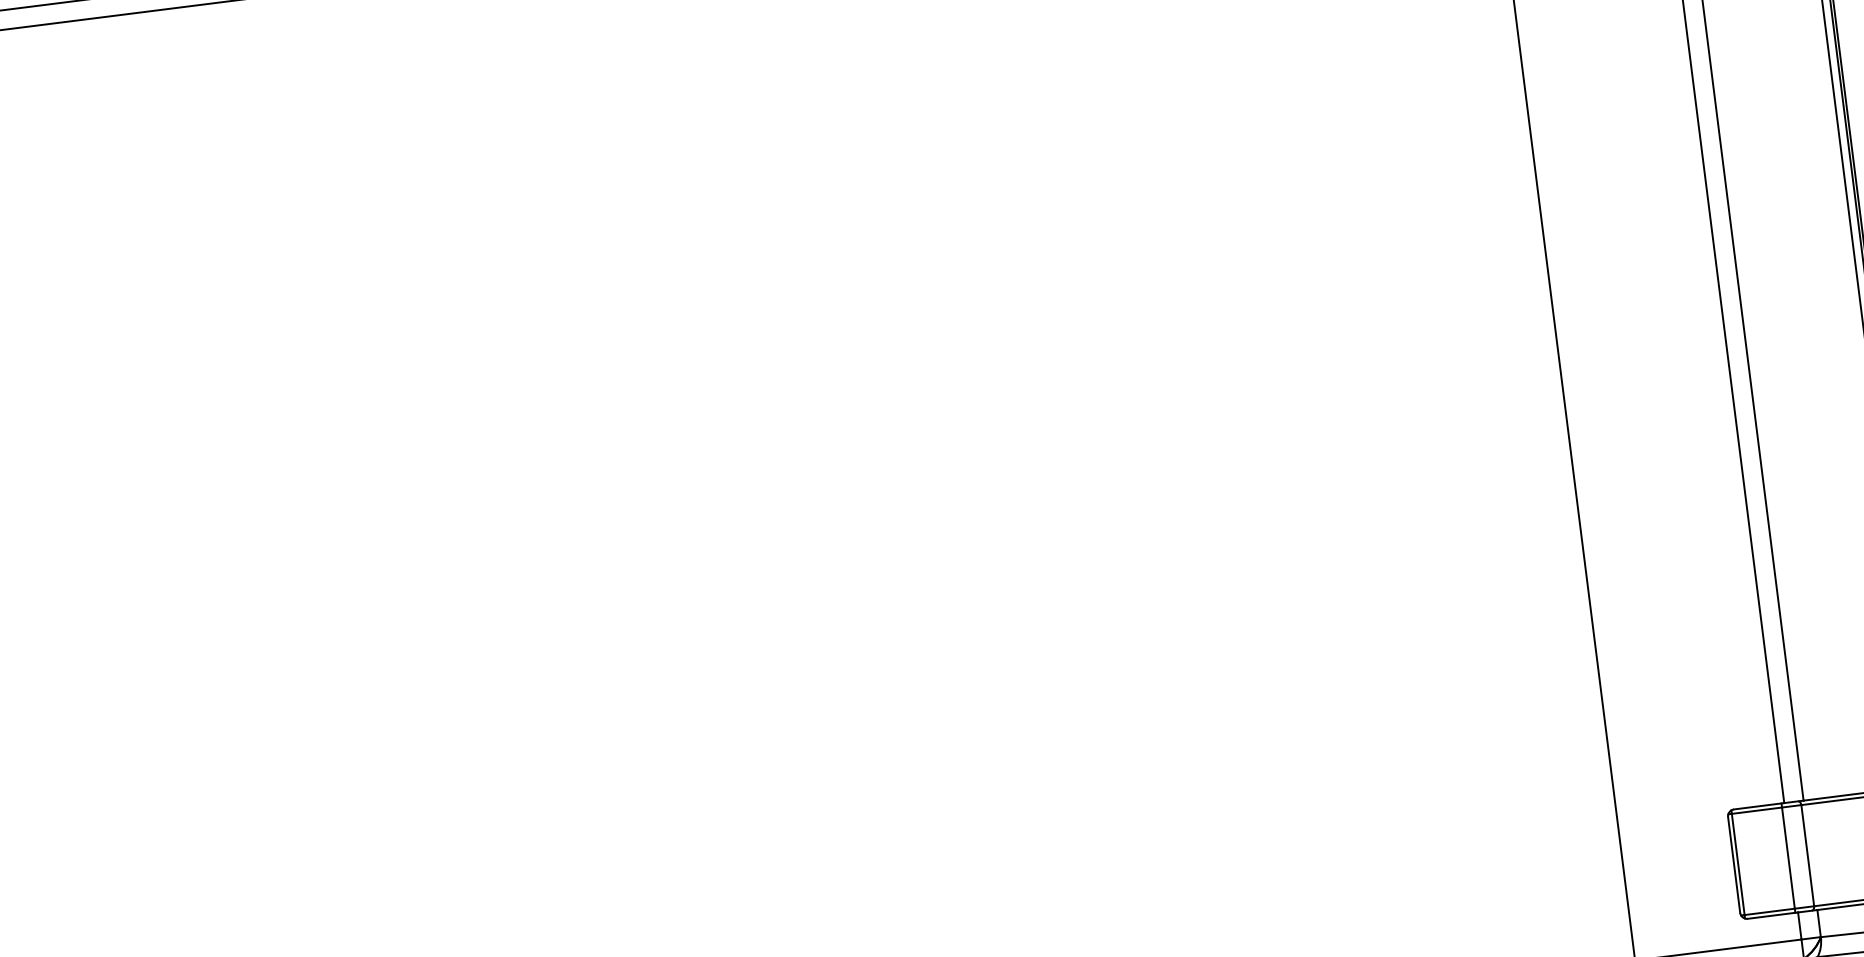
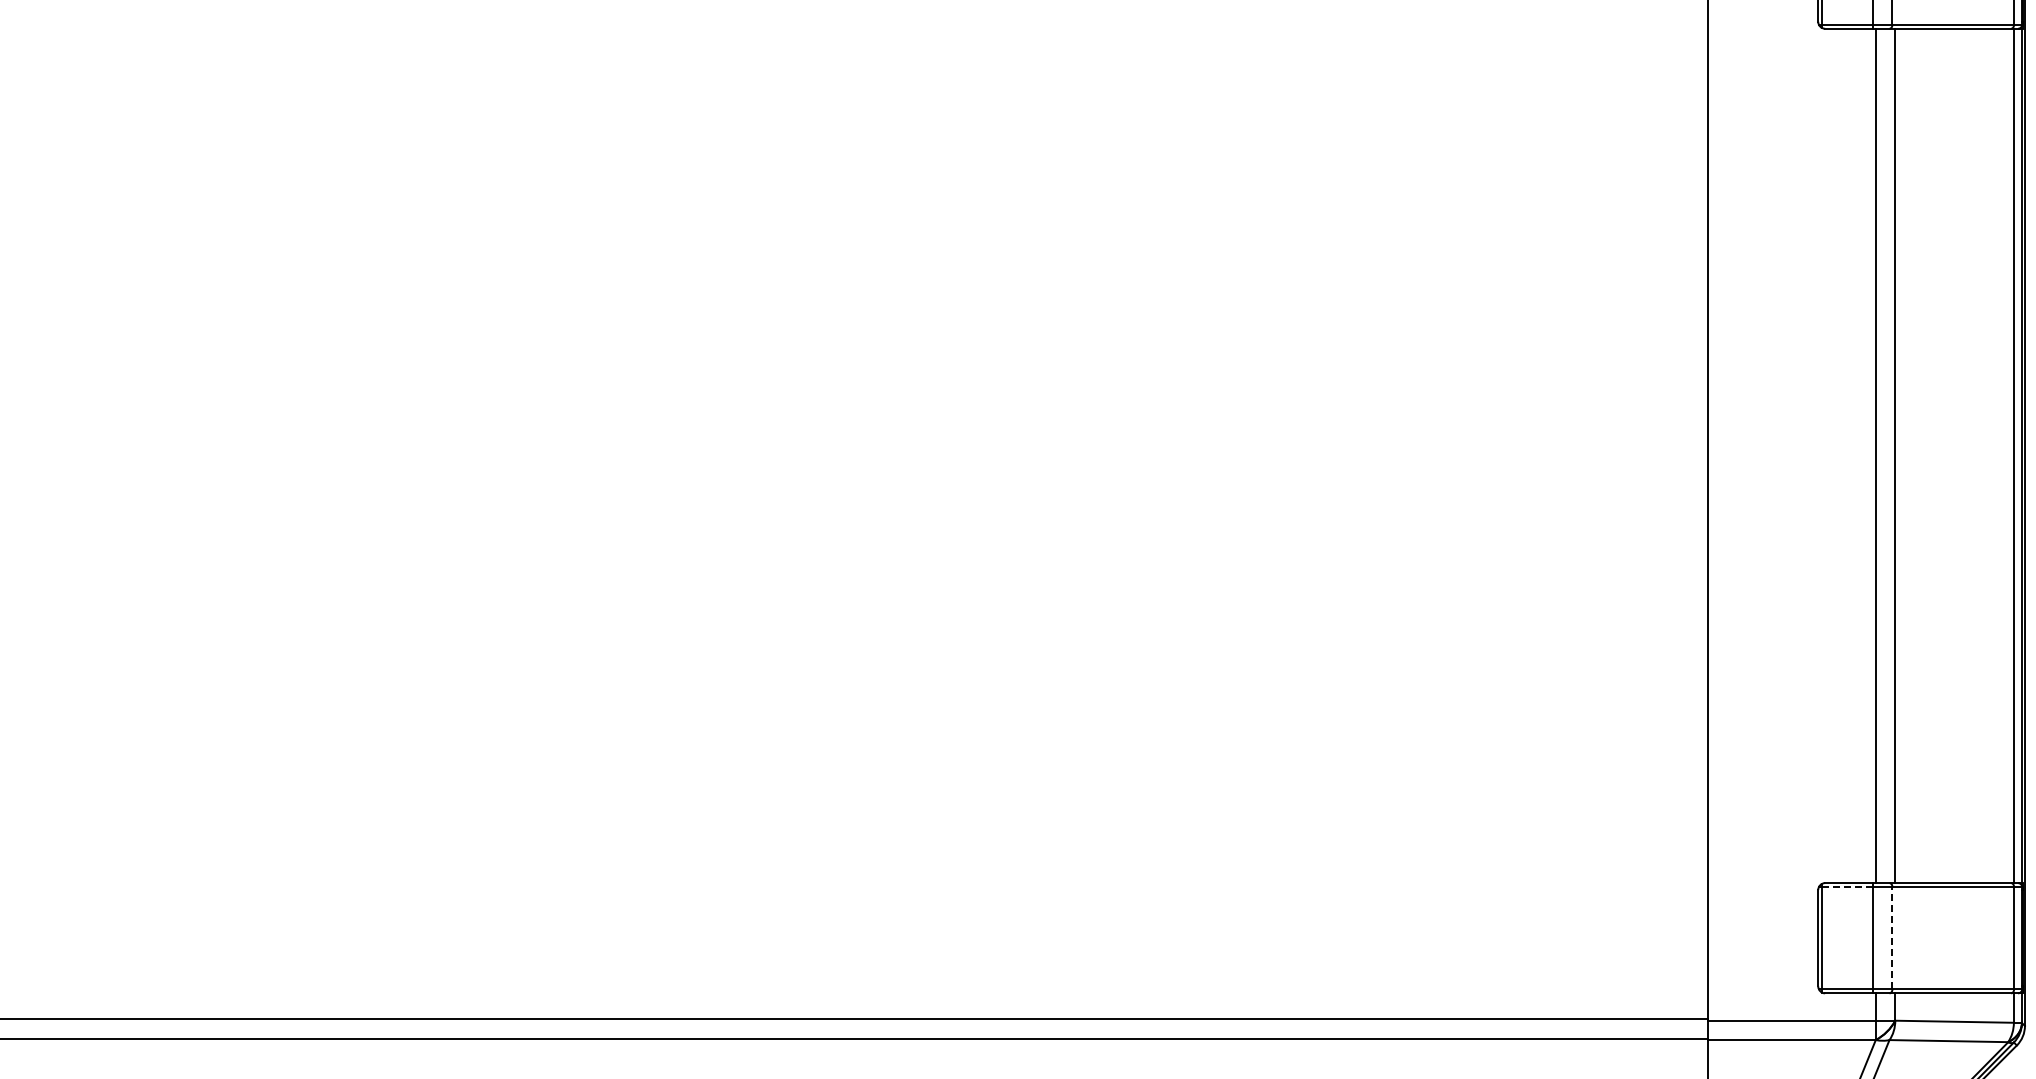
line: (1757, 810) -> (1848, 887), solid -> dashed
line: (1807, 855) -> (1892, 938), solid -> dashed

